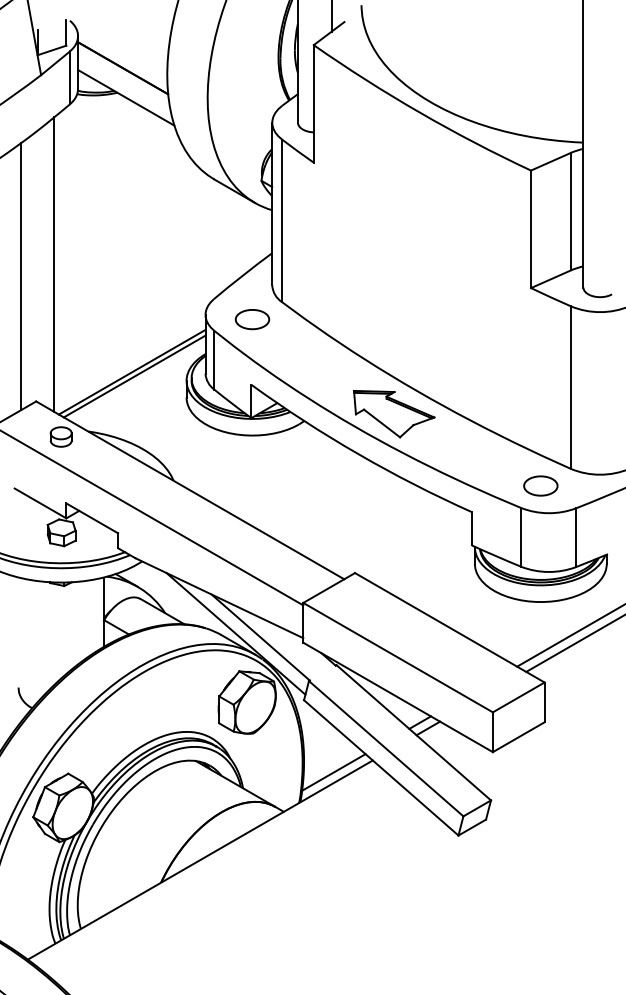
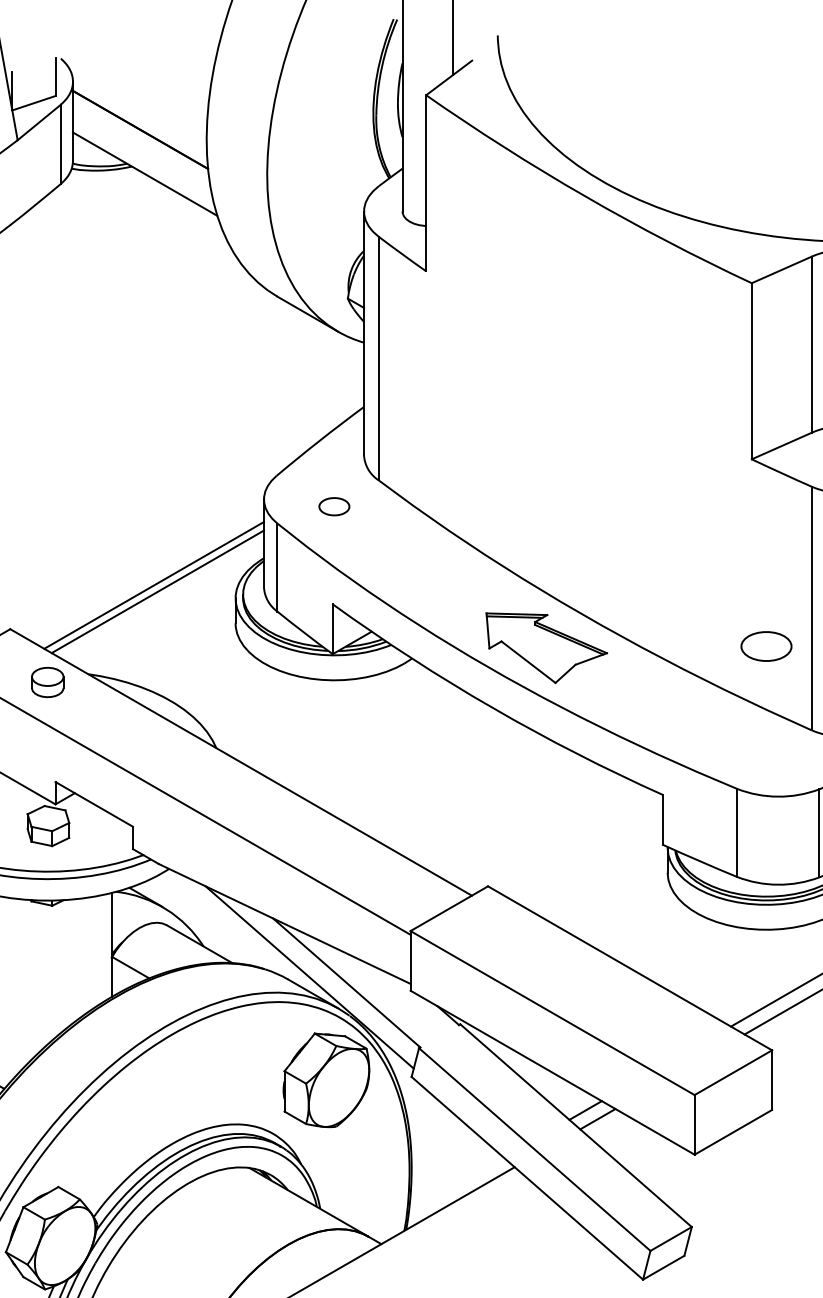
line: (54, 264) -> (37, 423), removed
part: (252, 319) -> (334, 506), size x0.6
part: (540, 485) -> (765, 645), moved
line: (333, 772) -> (455, 1185), removed

